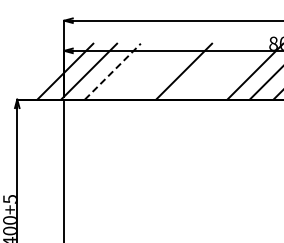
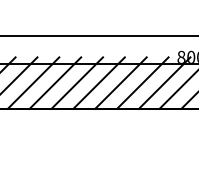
line: (112, 71) -> (33, 82), dashed -> solid
line: (136, 71) -> (55, 82), added
line: (160, 71) -> (77, 82), added
line: (207, 71) -> (120, 82), added
line: (231, 71) -> (142, 82), added

